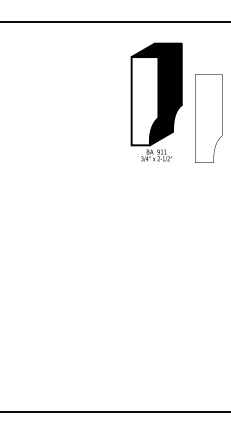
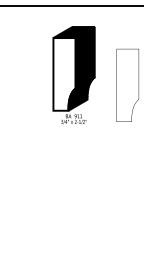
part: (156, 101) -> (73, 74), moved

